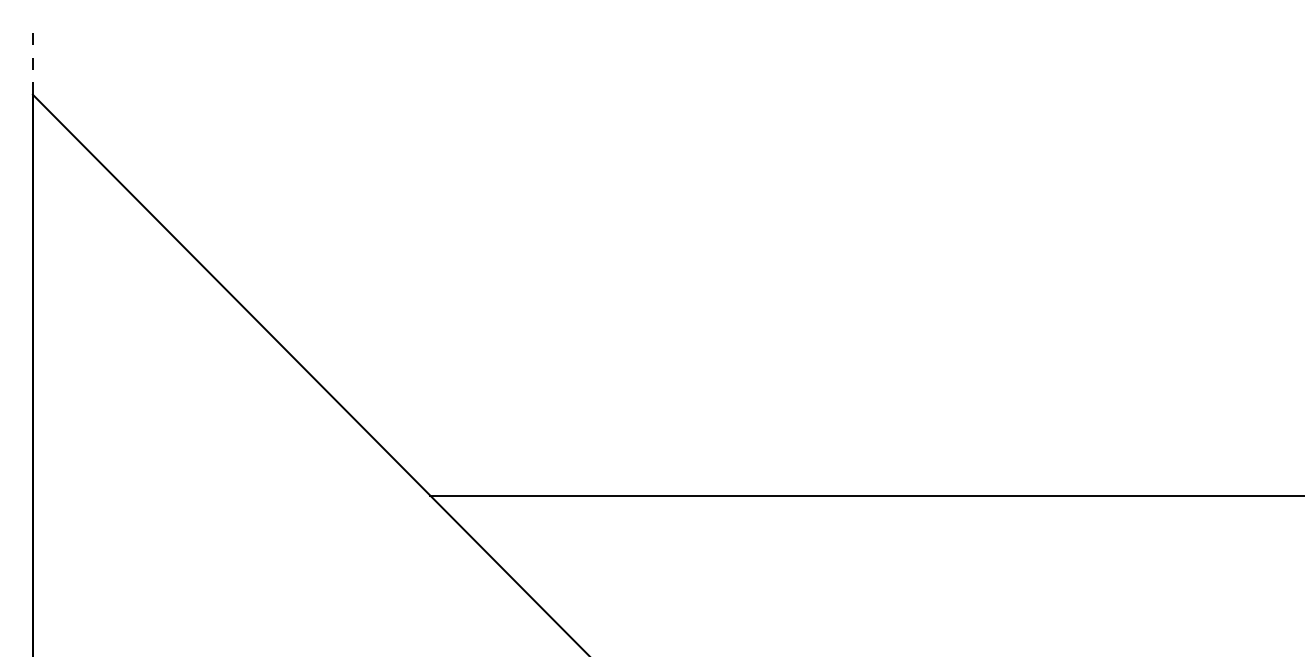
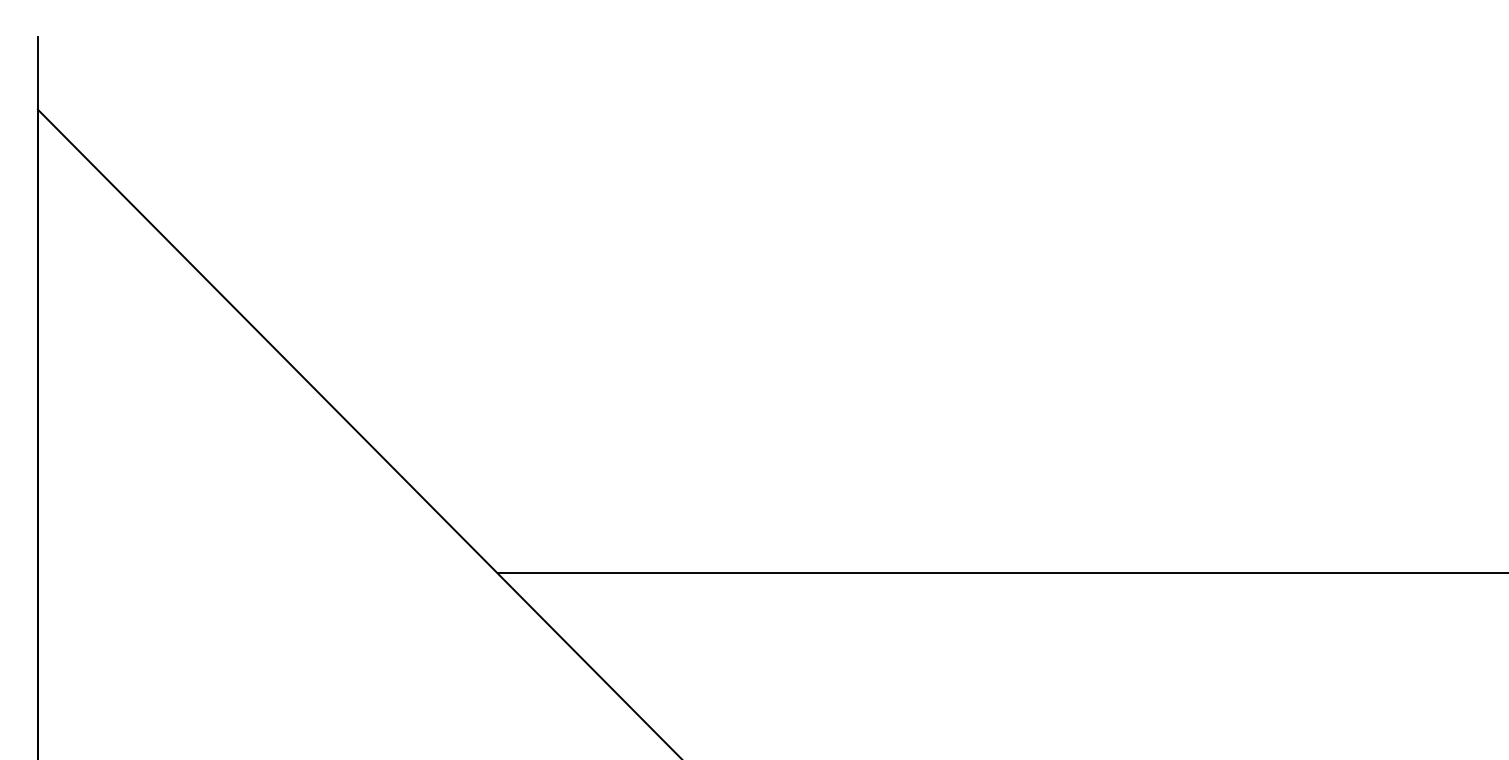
line: (32, 62) -> (37, 72), dashed -> solid

